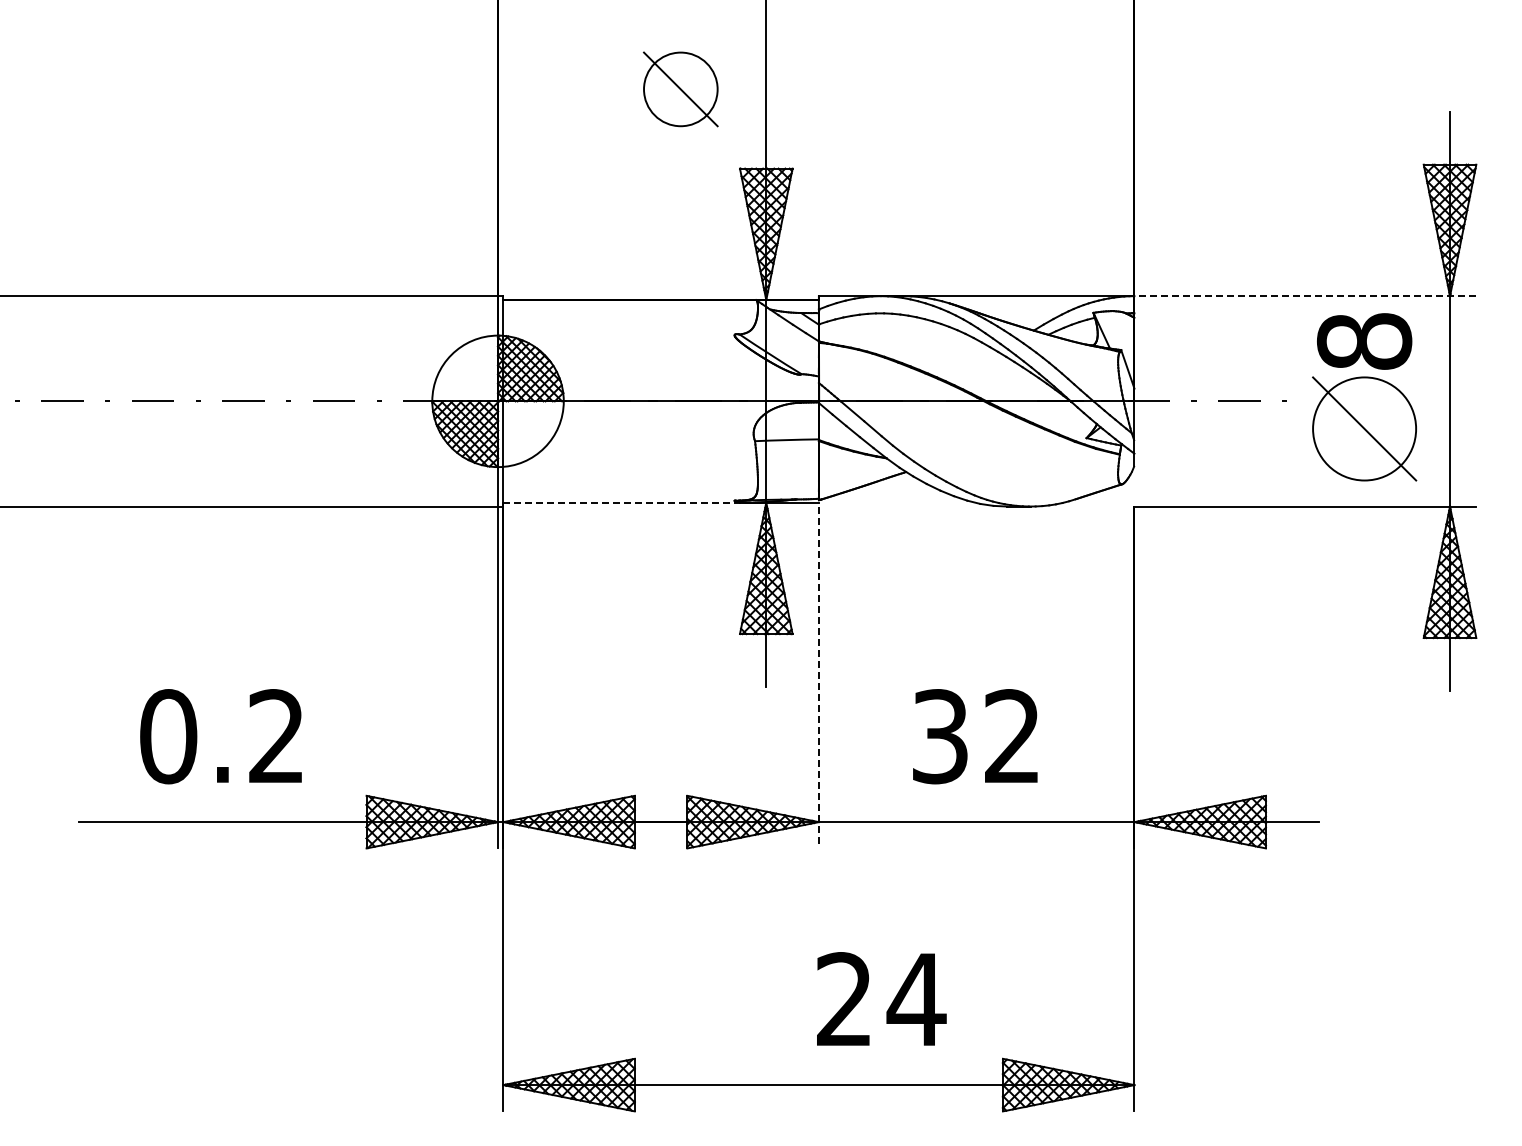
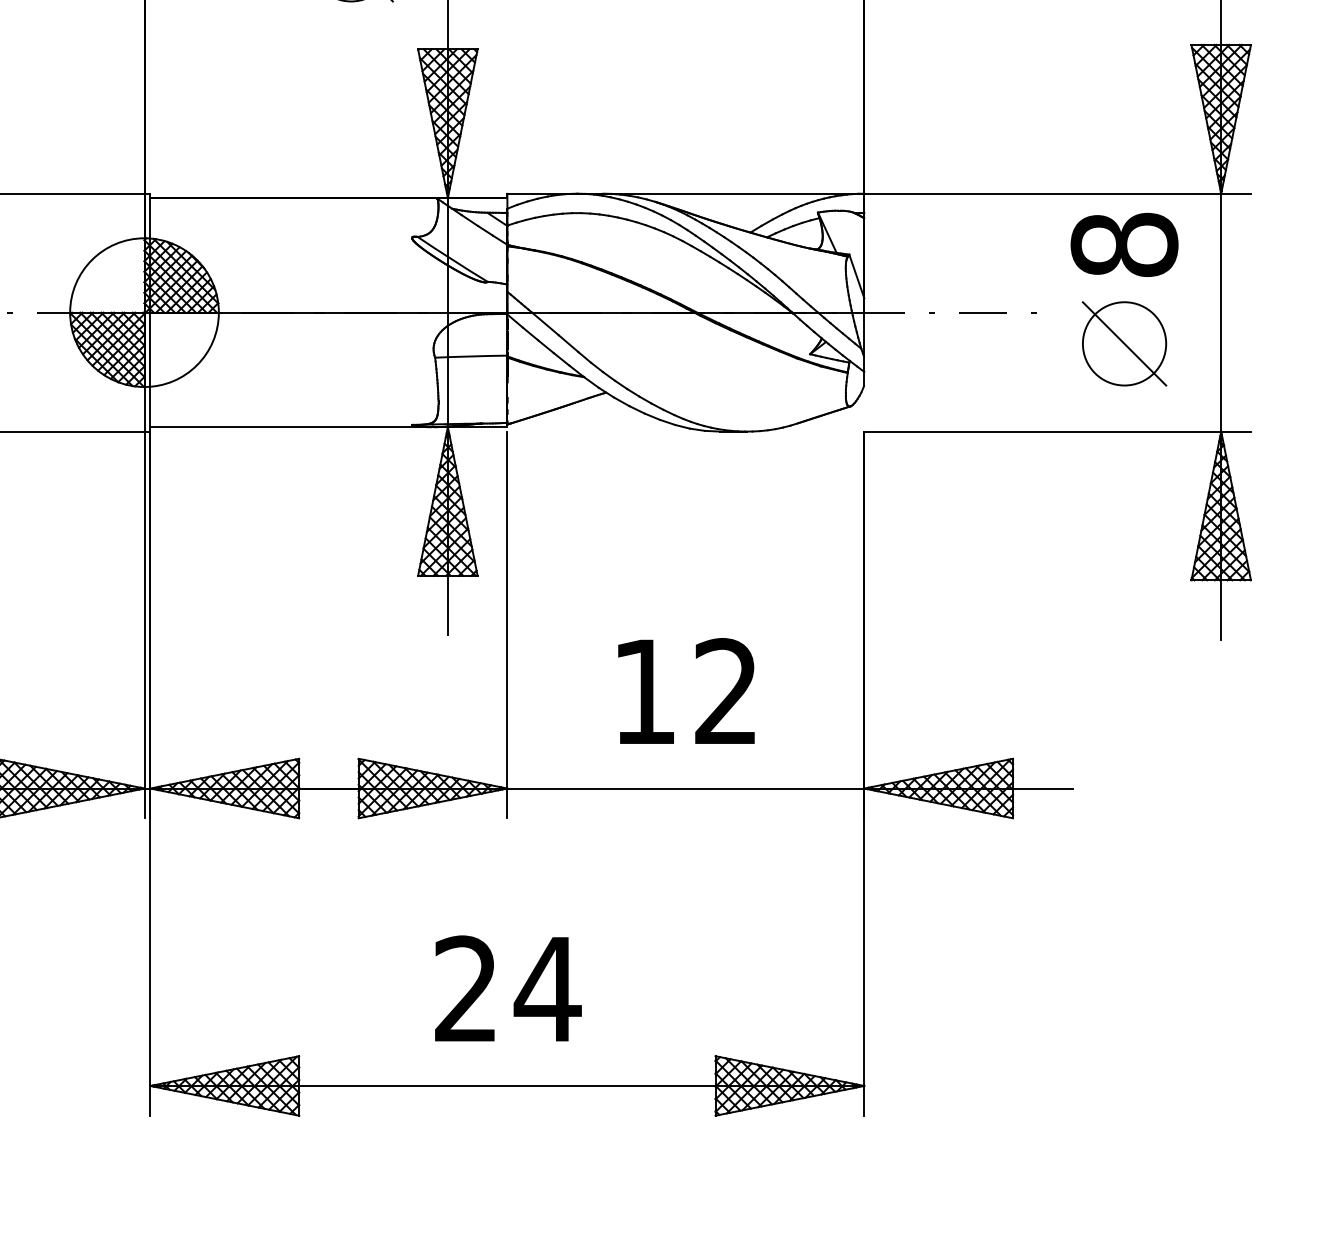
line: (1305, 296) -> (1057, 194), dashed -> solid
part: (1364, 428) -> (1124, 343), size x0.71
line: (628, 502) -> (292, 427), dashed -> solid
line: (818, 677) -> (506, 624), dashed -> solid
text: (940, 736) -> (644, 691), 32 -> 12
text: (881, 998) -> (508, 988), moved

